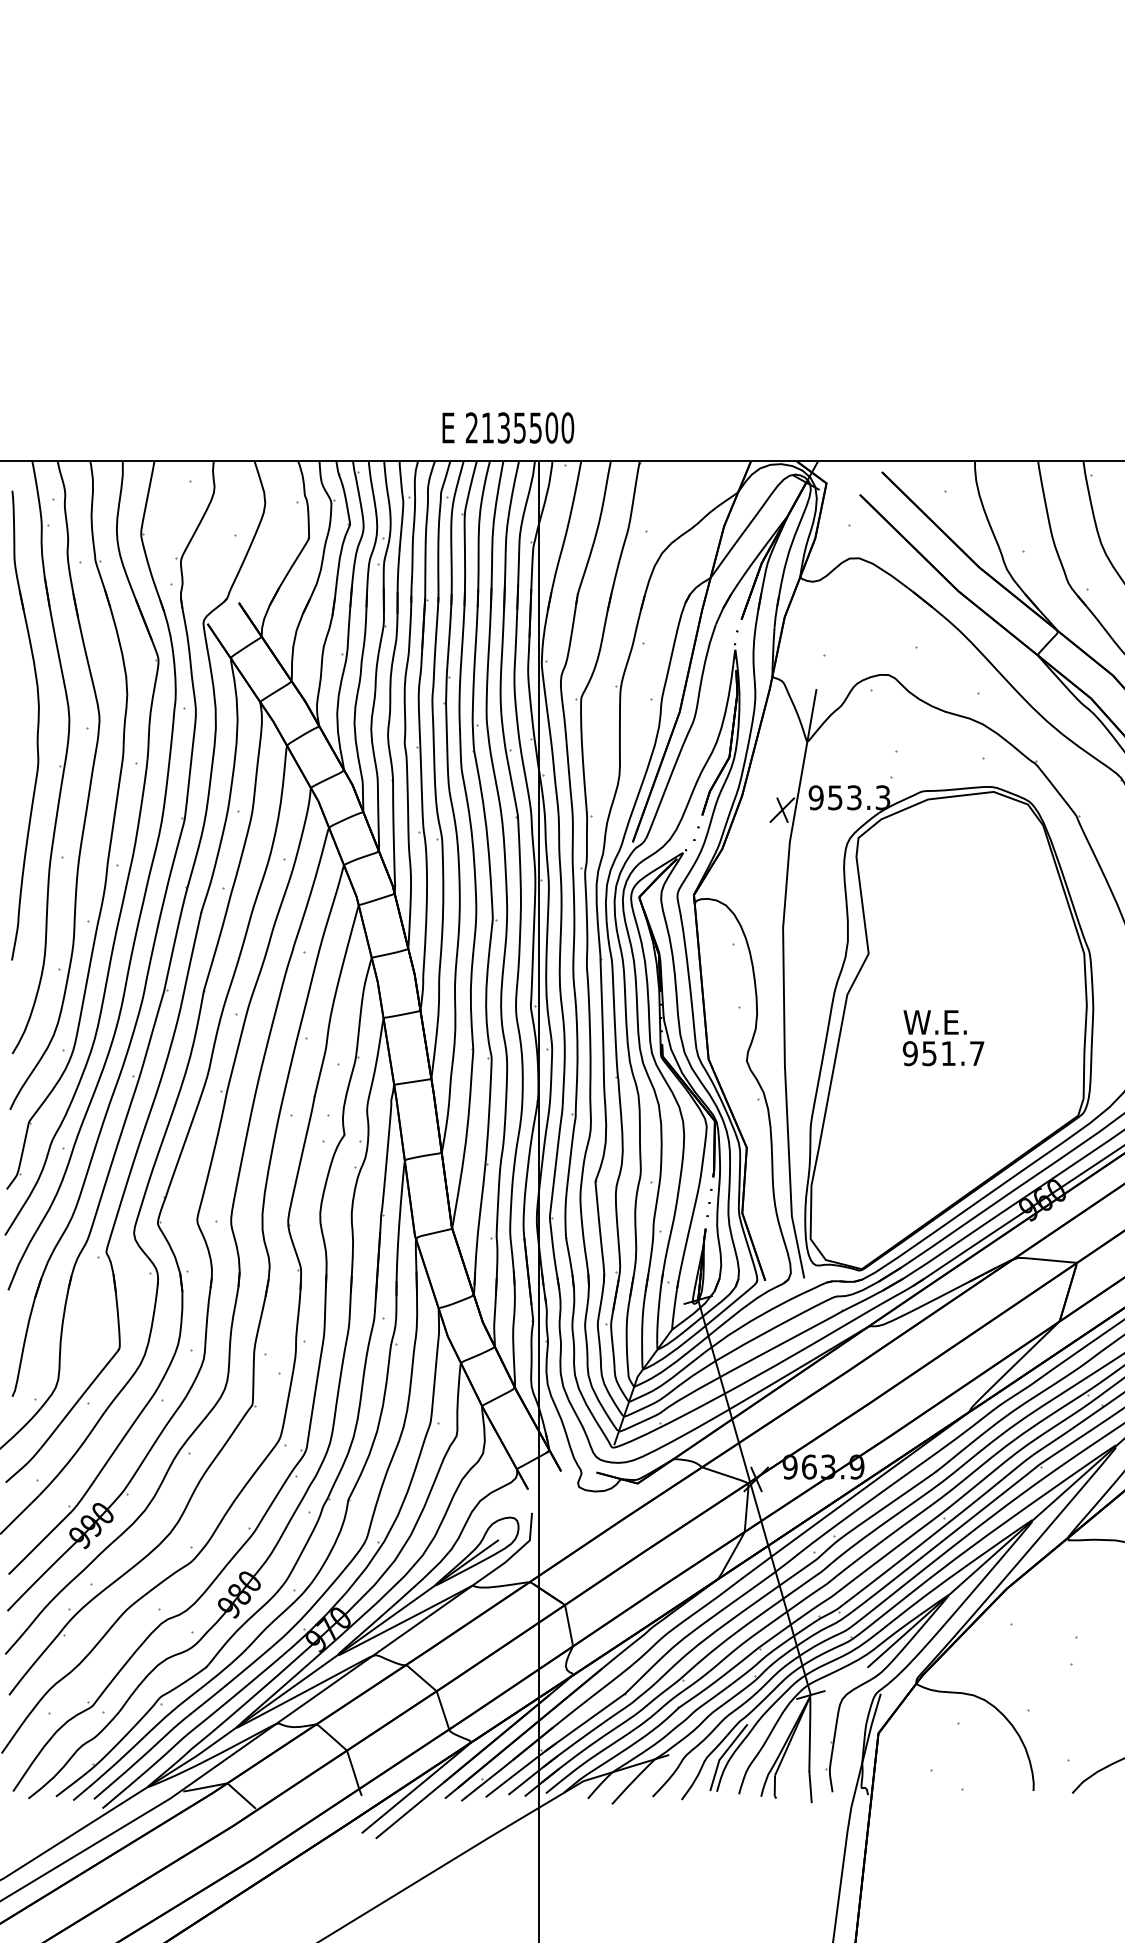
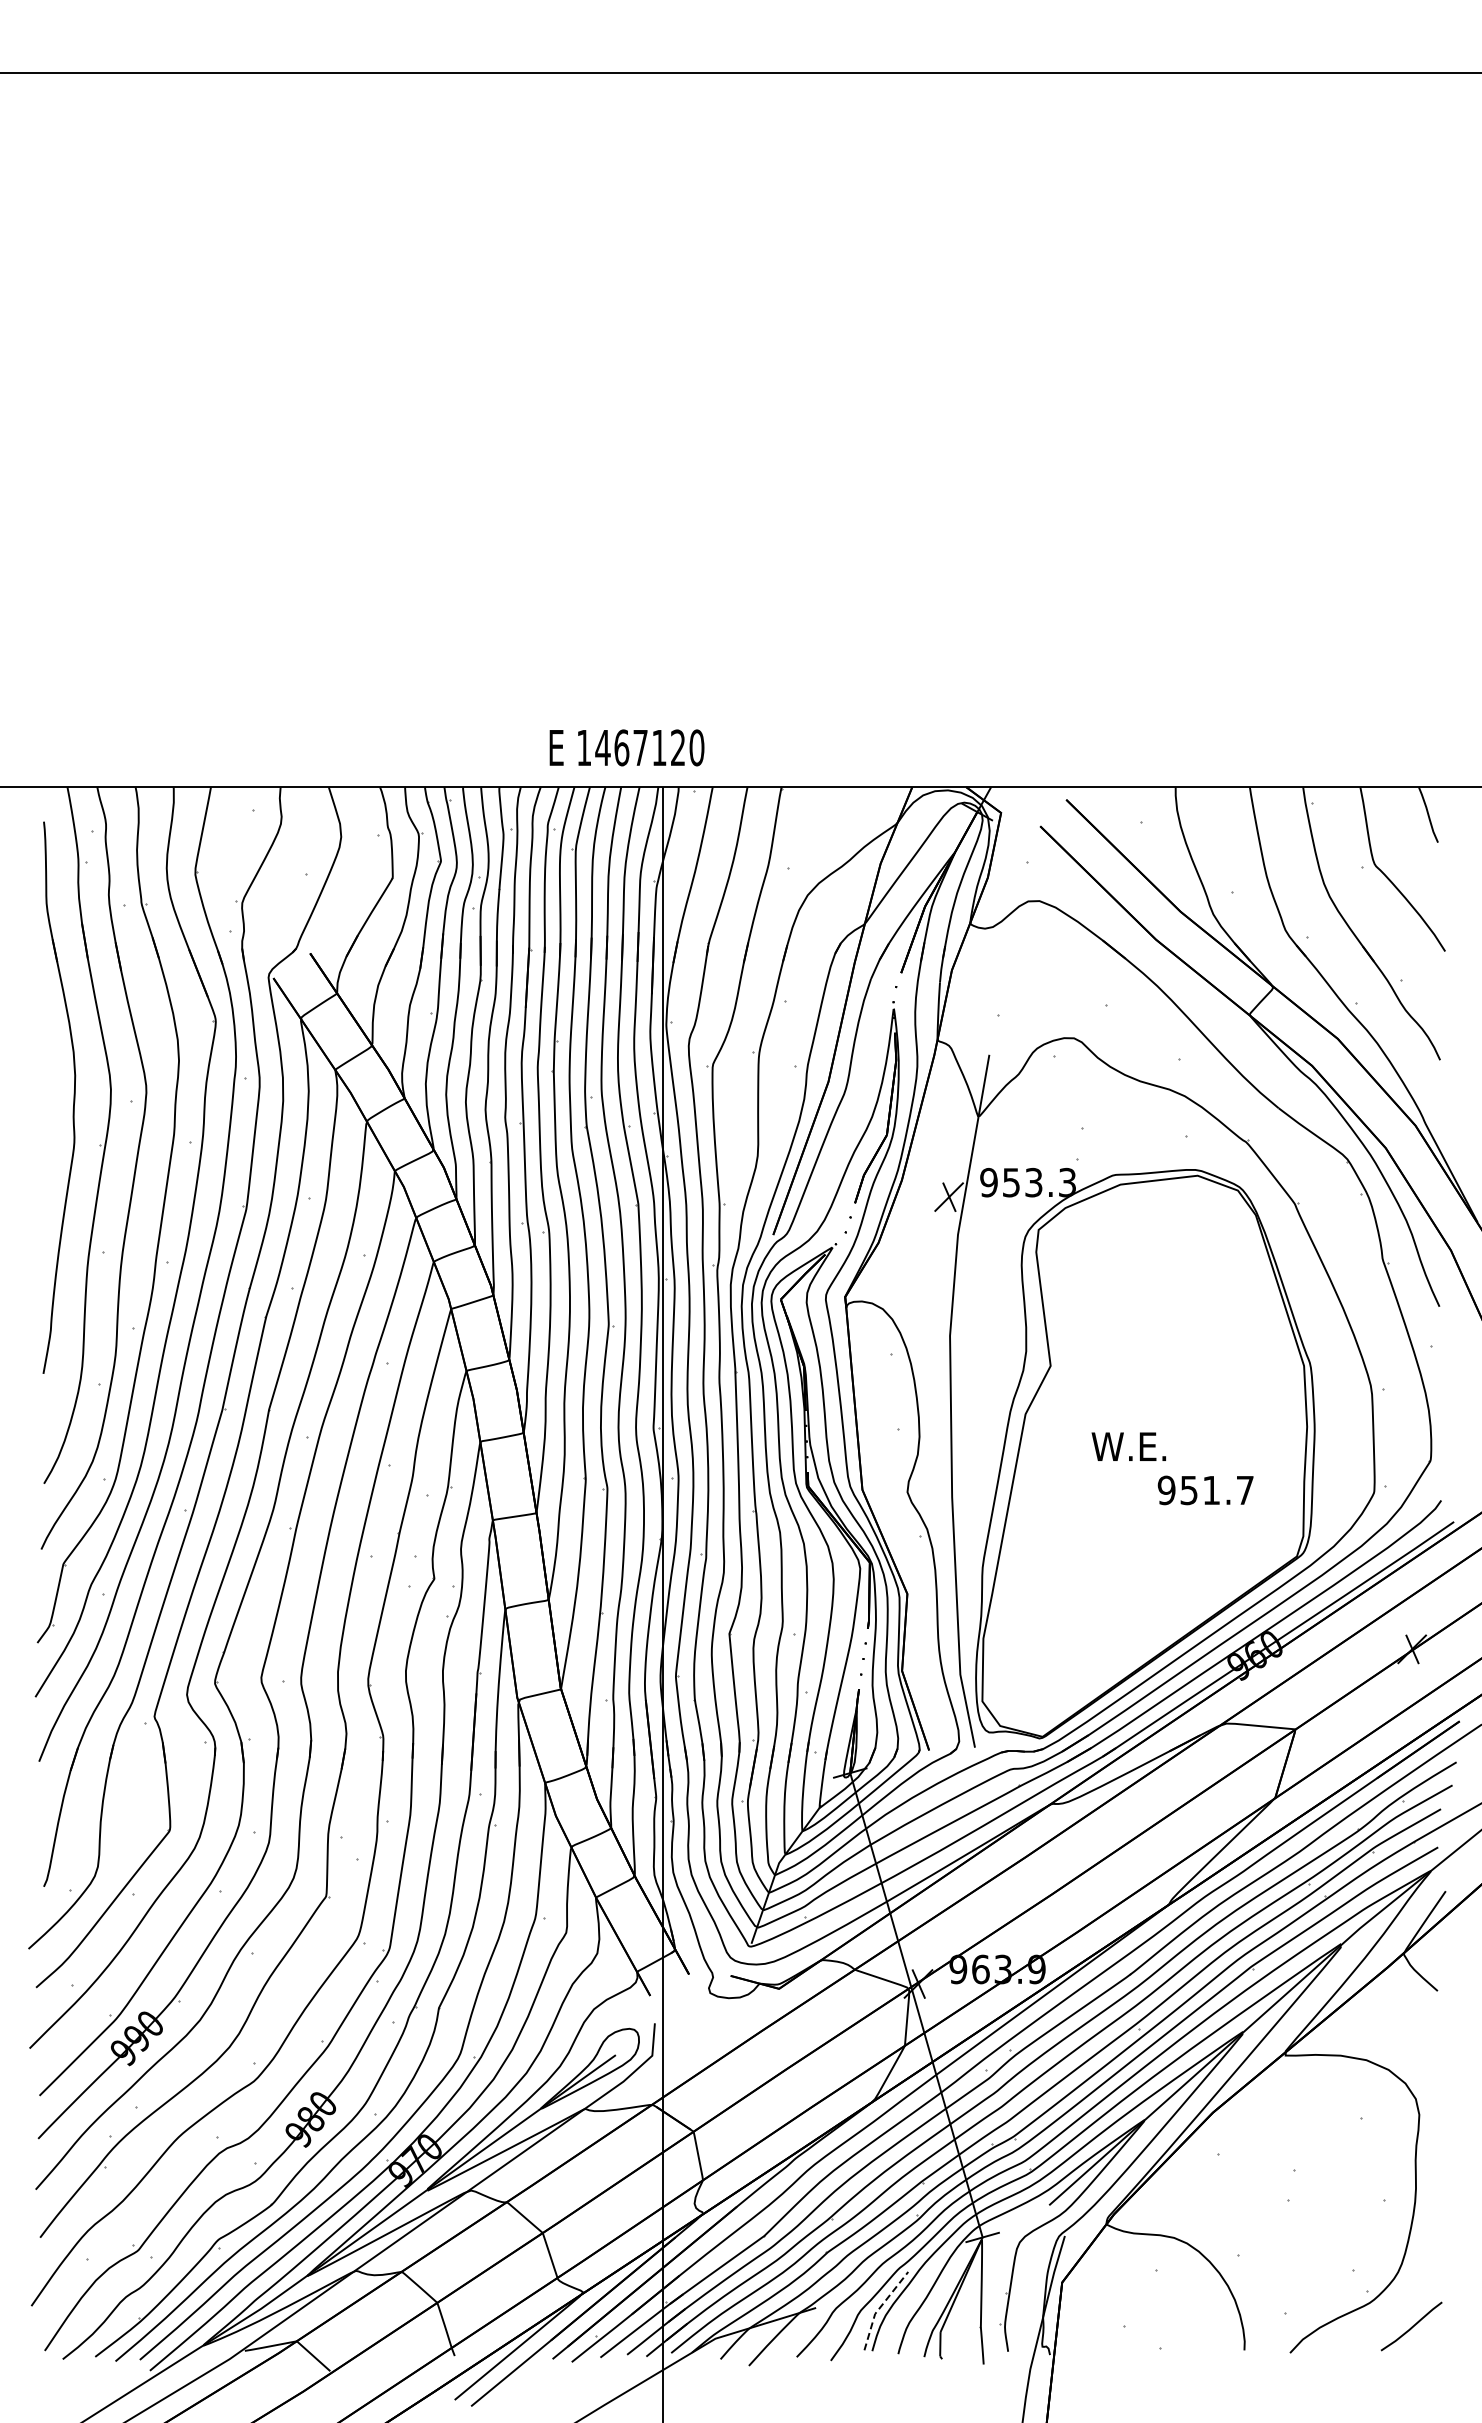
text: (512, 427) -> (631, 747), 2135500 -> 1467120
text: (943, 1053) -> (1205, 1490), moved
line: (723, 1754) -> (880, 2307), solid -> dashed

